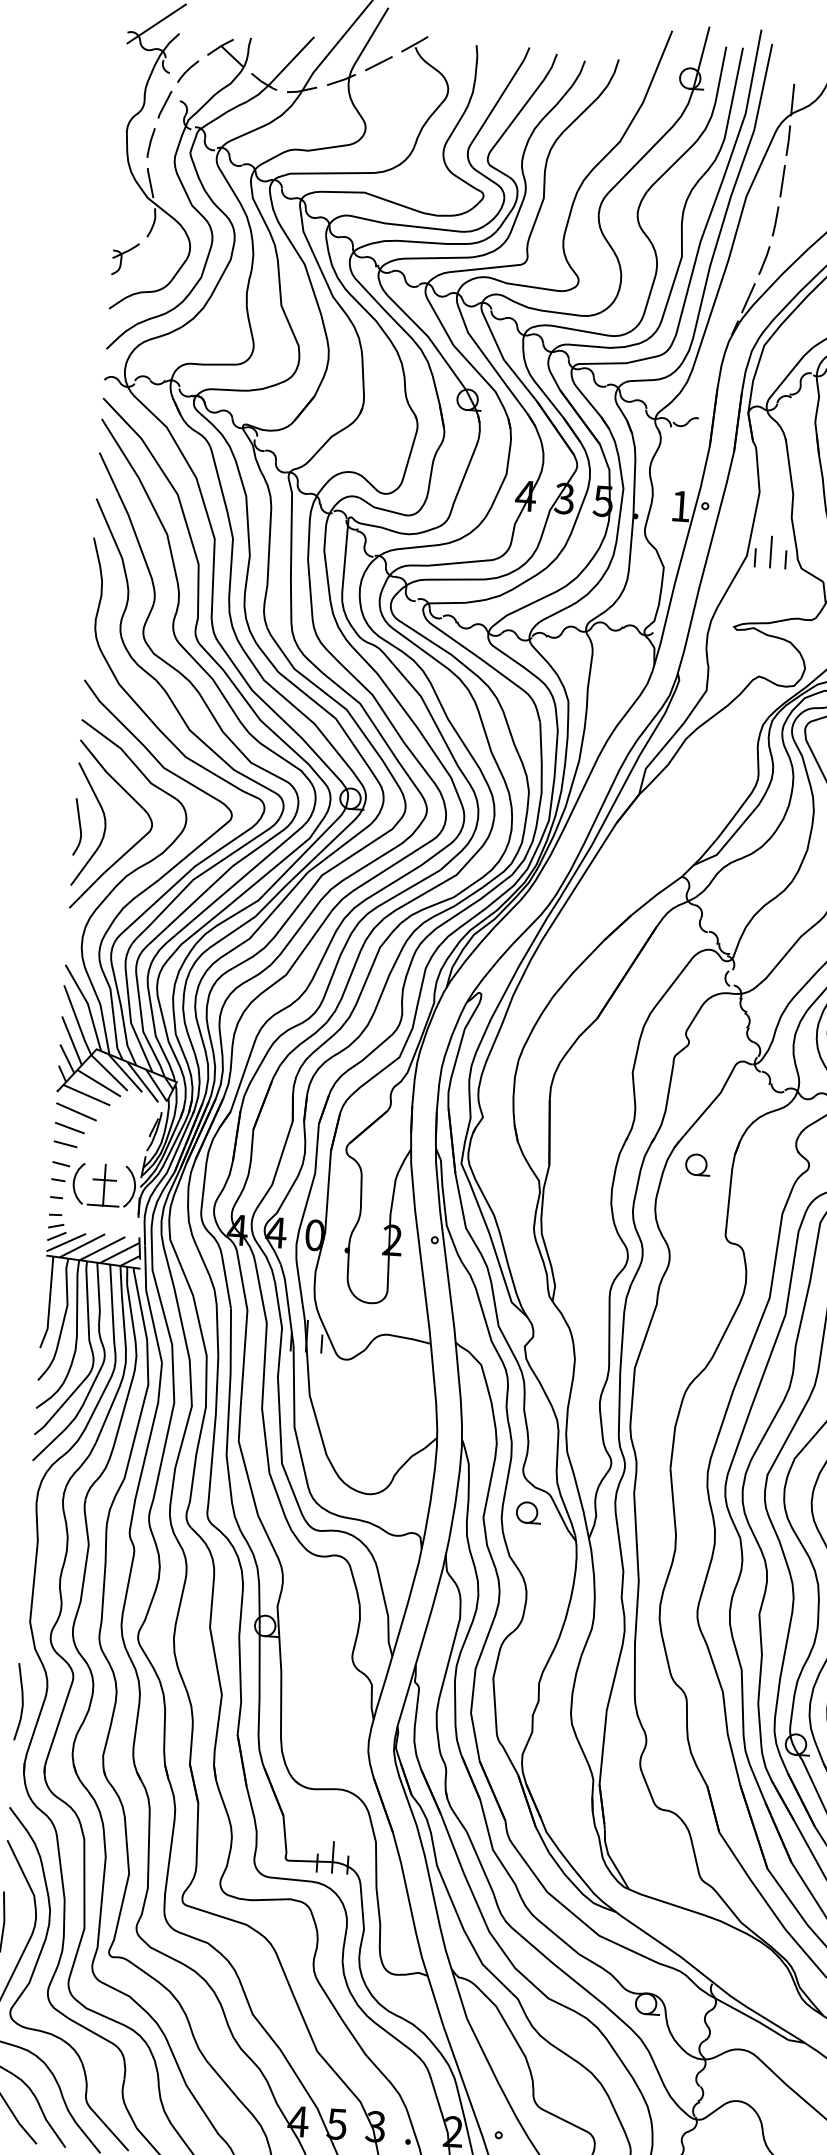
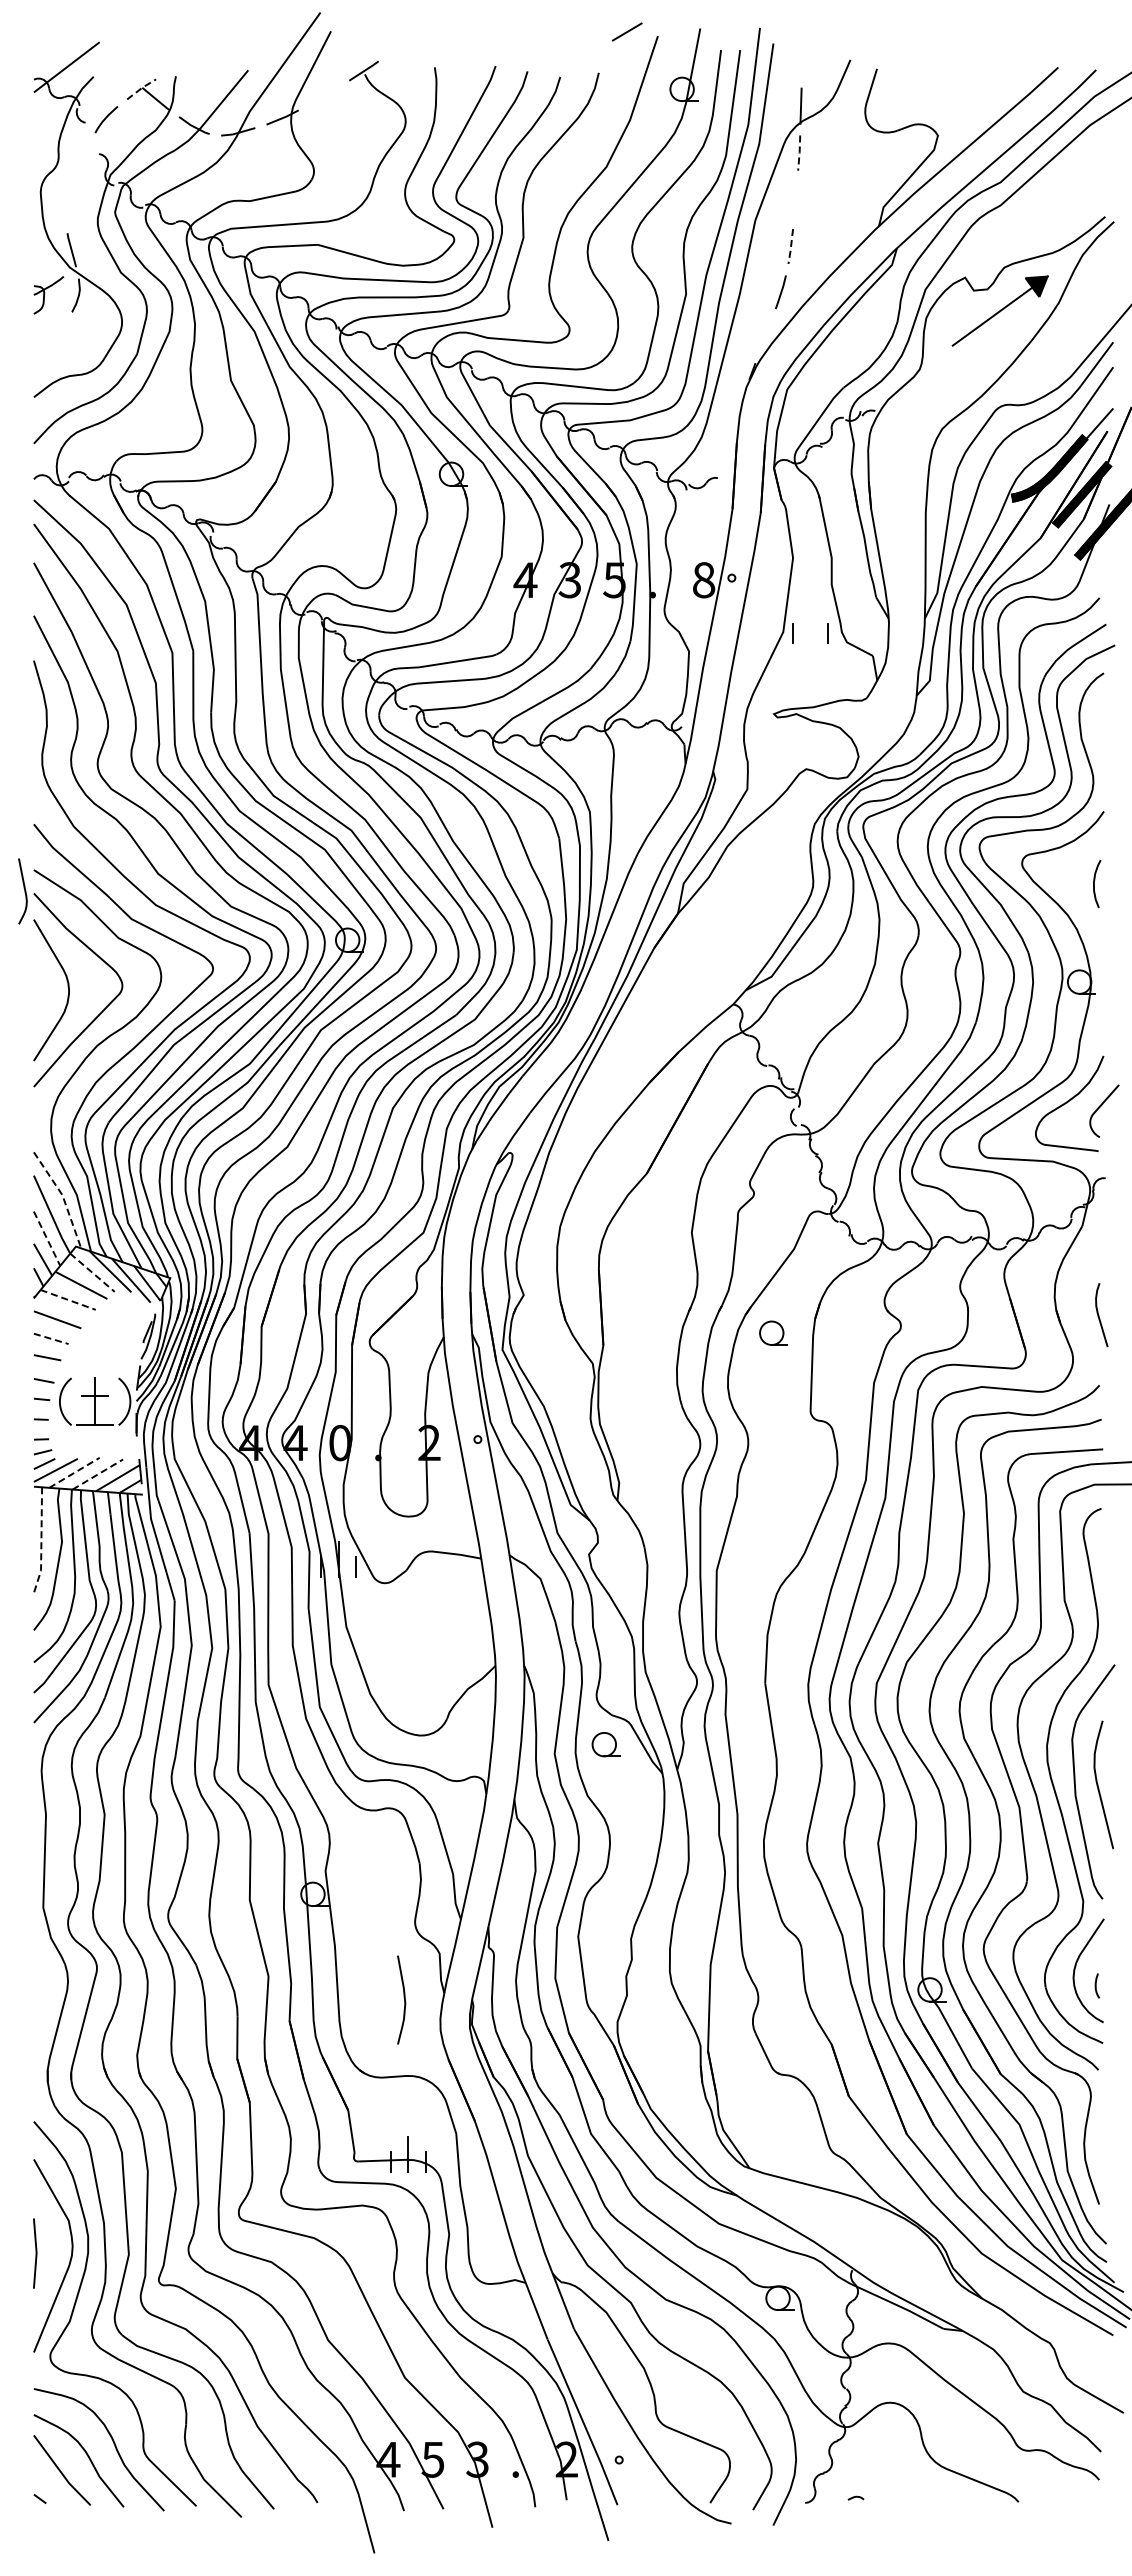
line: (220, 46) -> (141, 88), solid -> dashed
line: (378, 63) -> (626, 31), moved
line: (165, 104) -> (82, 159), removed
line: (788, 140) -> (799, 152), solid -> dashed
line: (151, 143) -> (69, 204), removed
line: (782, 180) -> (795, 199), removed
line: (775, 222) -> (790, 247), solid -> dashed
part: (125, 259) -> (48, 295), moved
line: (748, 298) -> (765, 336), removed
text: (681, 506) -> (704, 580), 1 -> 8
line: (770, 551) -> (810, 625), removed
curve: (79, 827) -> (24, 891), moved
line: (88, 1005) -> (63, 1197), solid -> dashed
line: (72, 1041) -> (47, 1239), solid -> dashed
line: (109, 1073) -> (92, 1273), solid -> dashed
line: (87, 1095) -> (68, 1300), solid -> dashed
line: (70, 1128) -> (51, 1339), solid -> dashed
line: (82, 1245) -> (74, 1472), solid -> dashed
line: (103, 1248) -> (98, 1474), solid -> dashed
line: (49, 1303) -> (41, 1541), solid -> dashed
curve: (21, 1699) -> (403, 1997), moved

